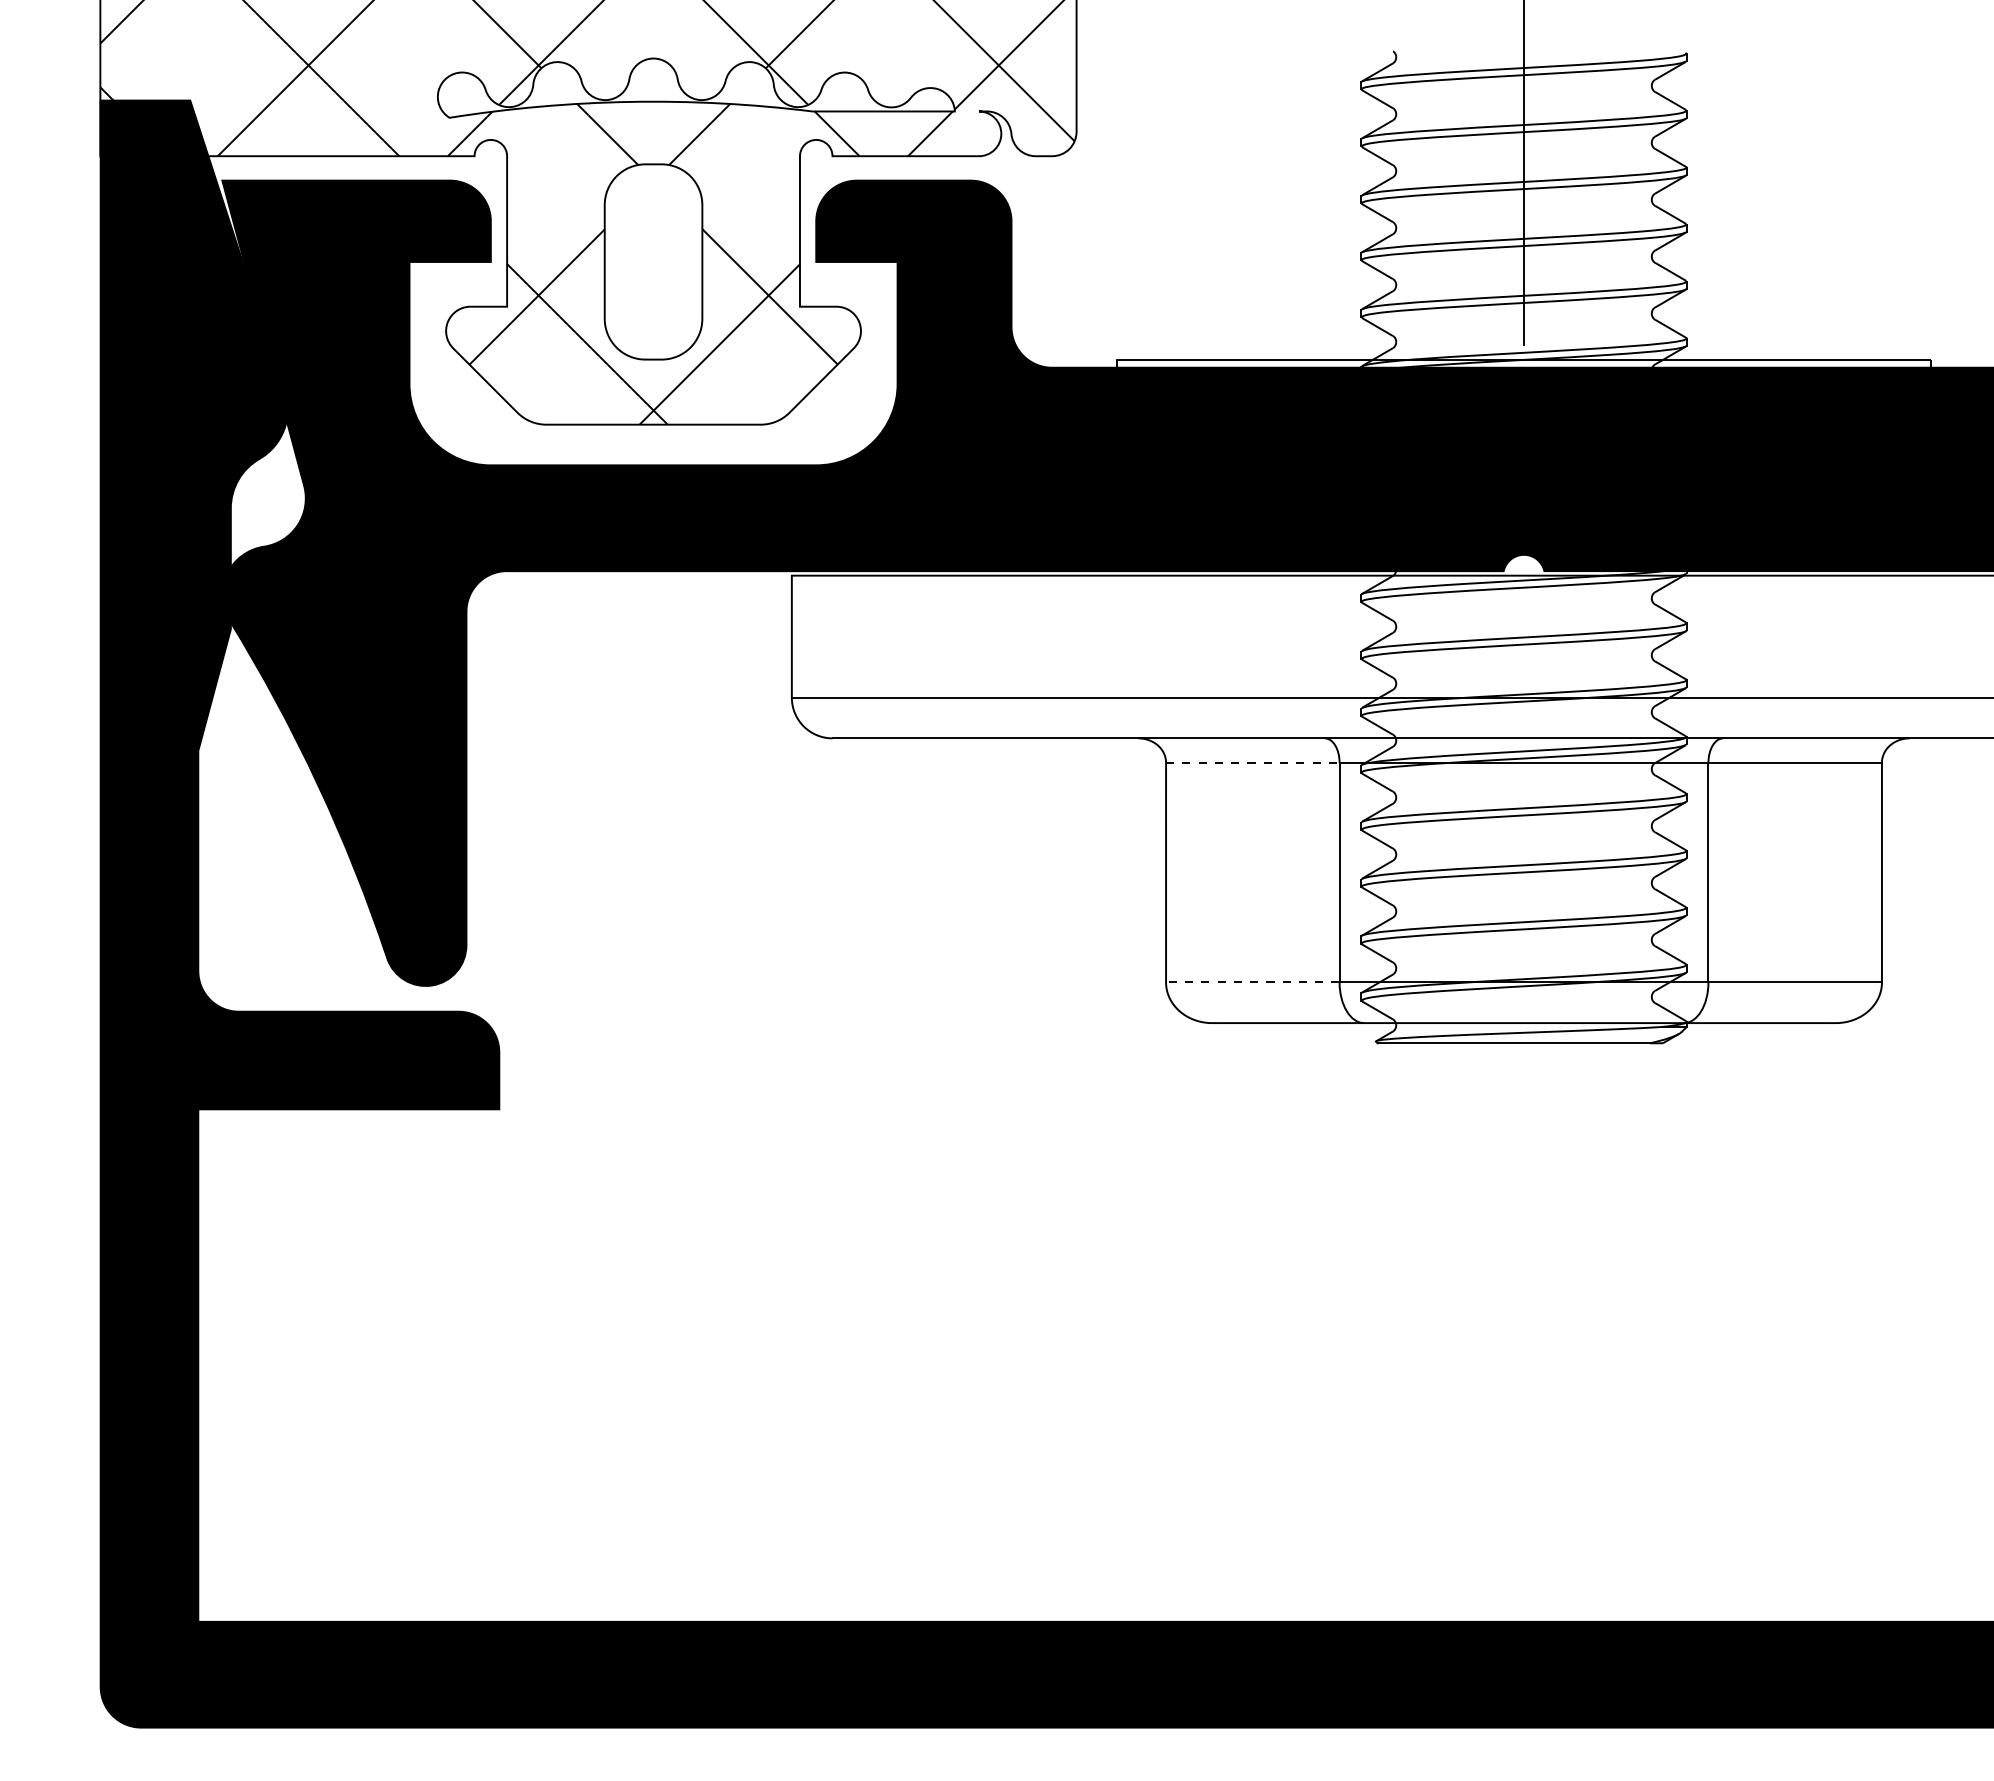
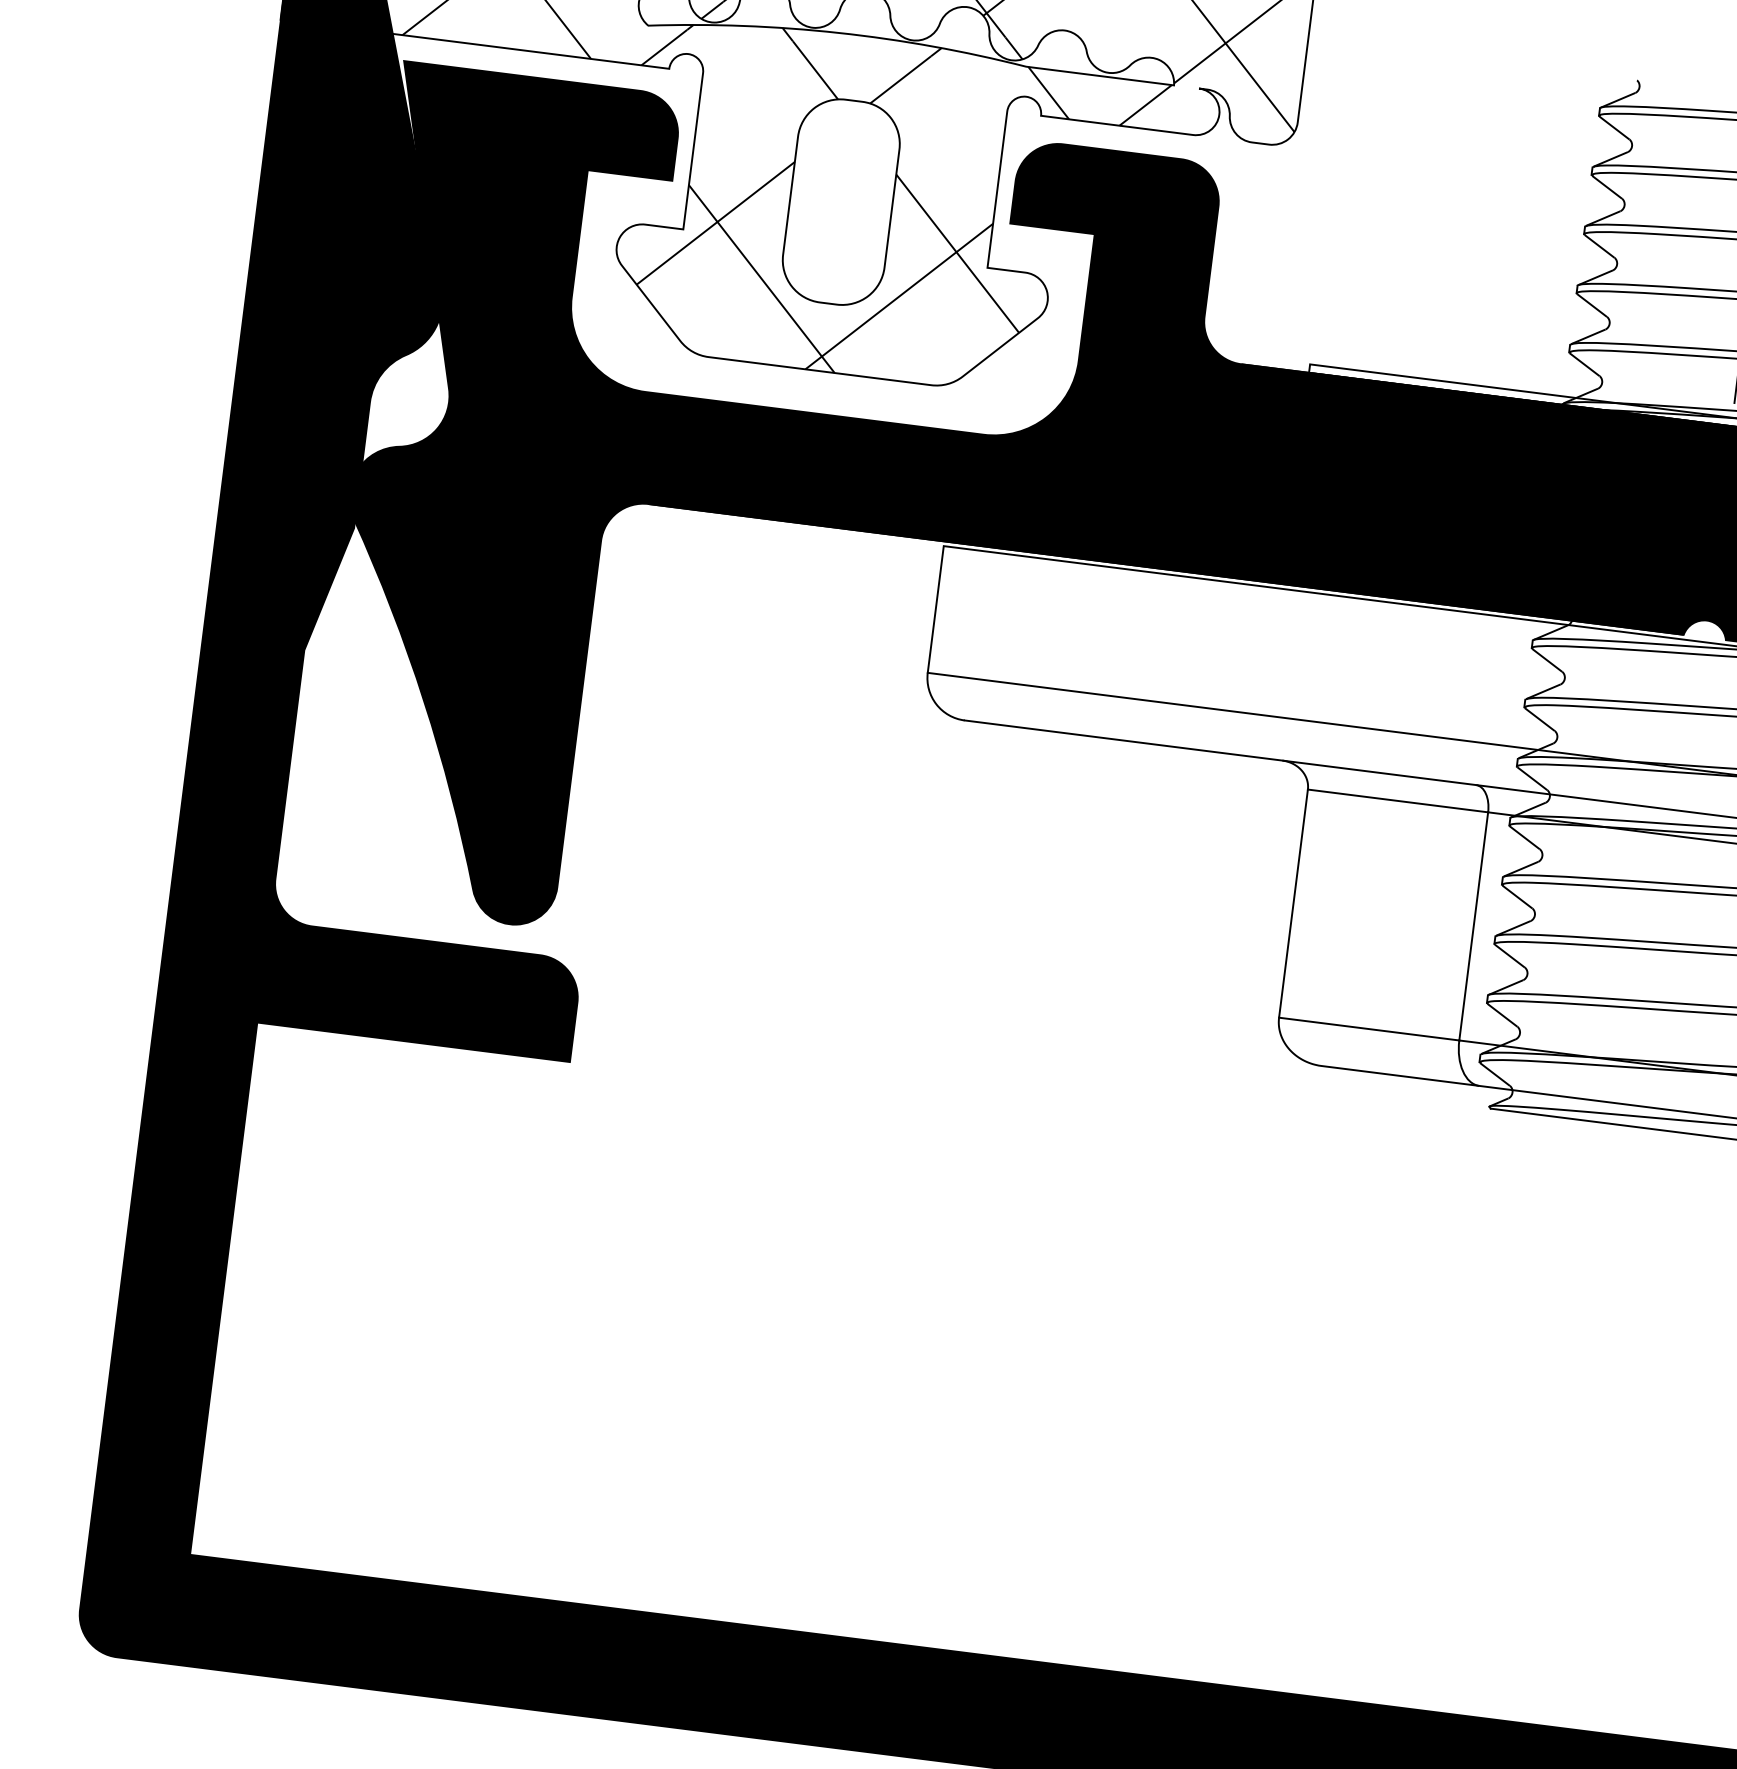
line: (1252, 762) -> (1397, 800), dashed -> solid
line: (1252, 982) -> (1368, 1029), dashed -> solid

